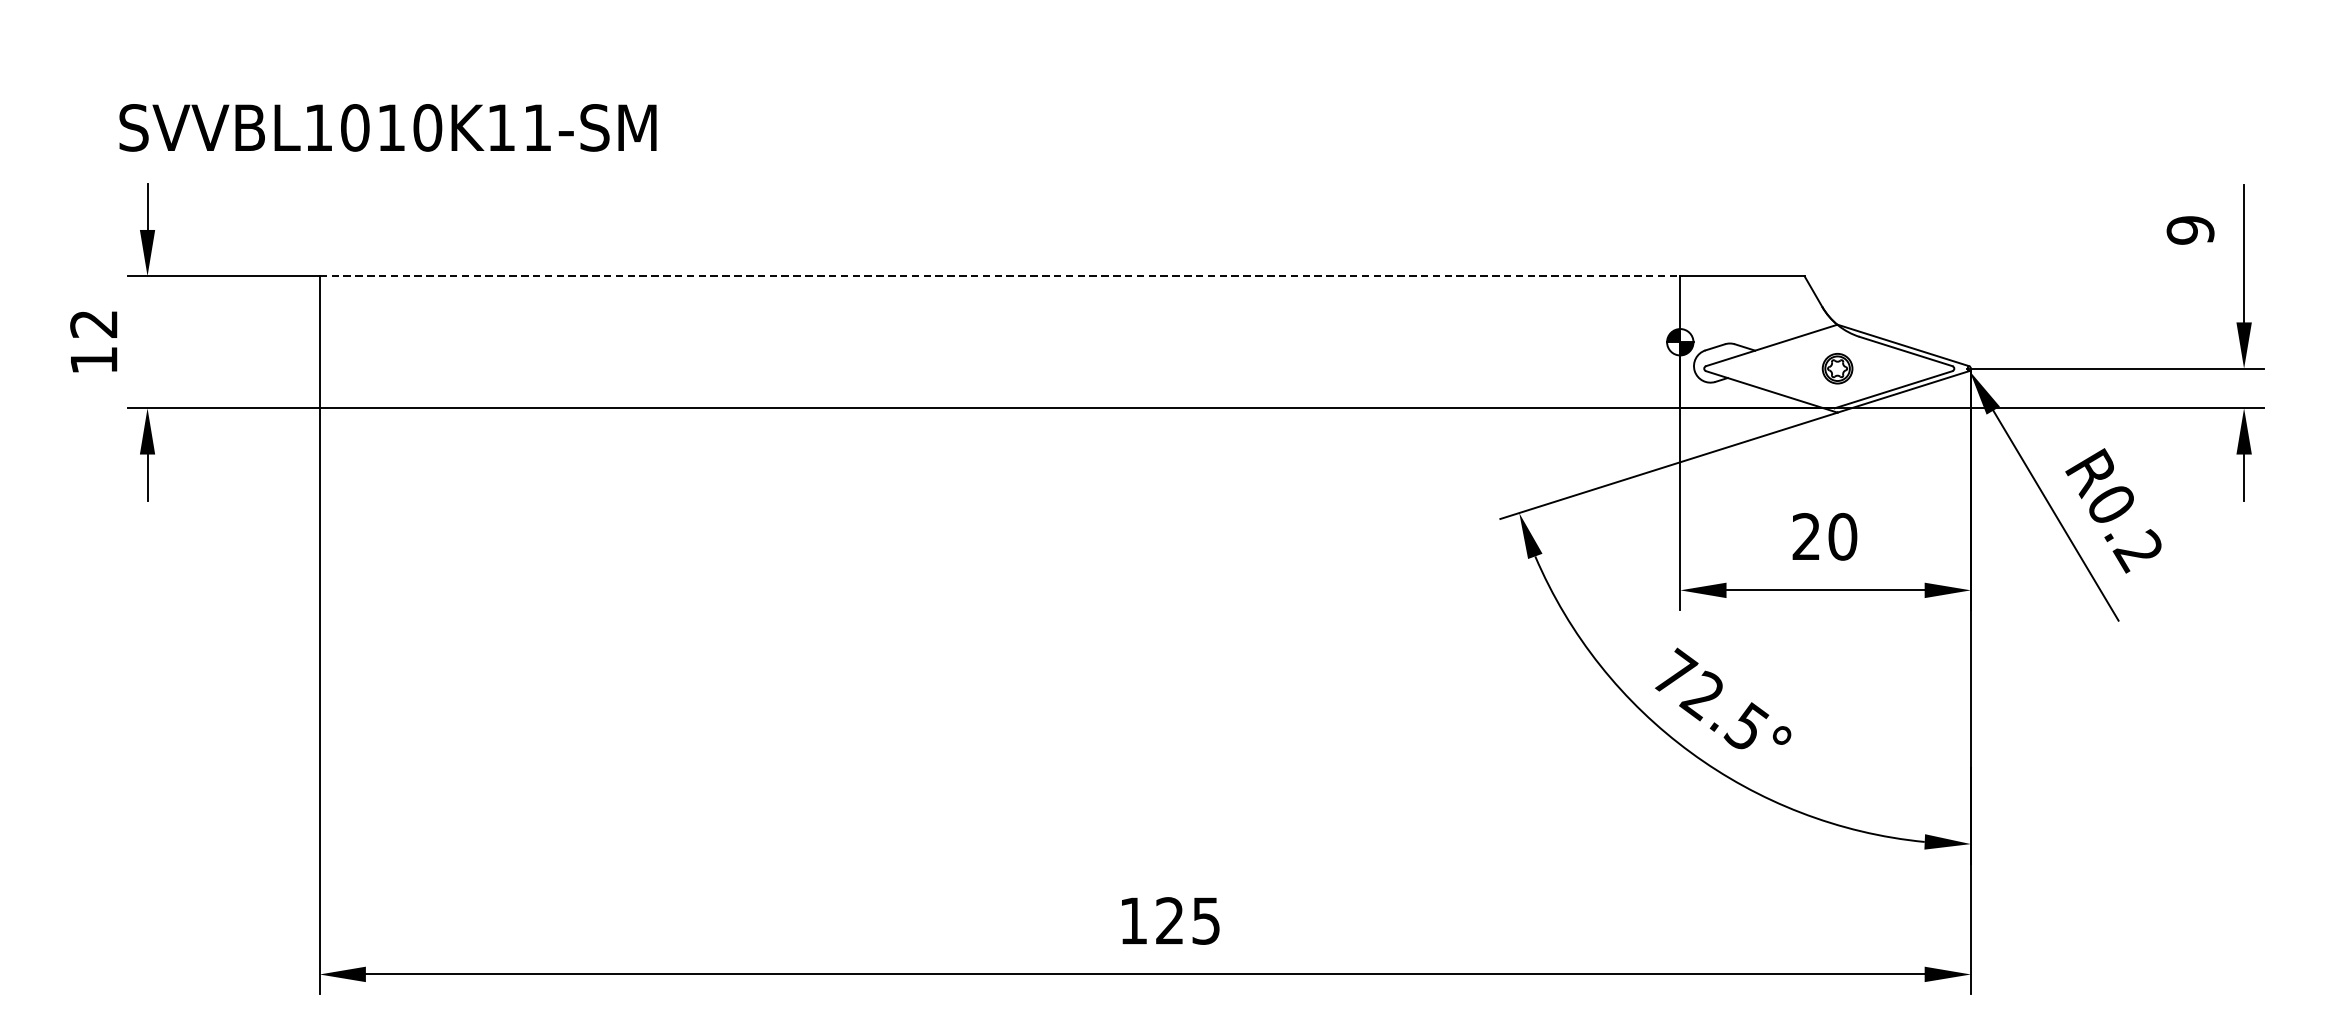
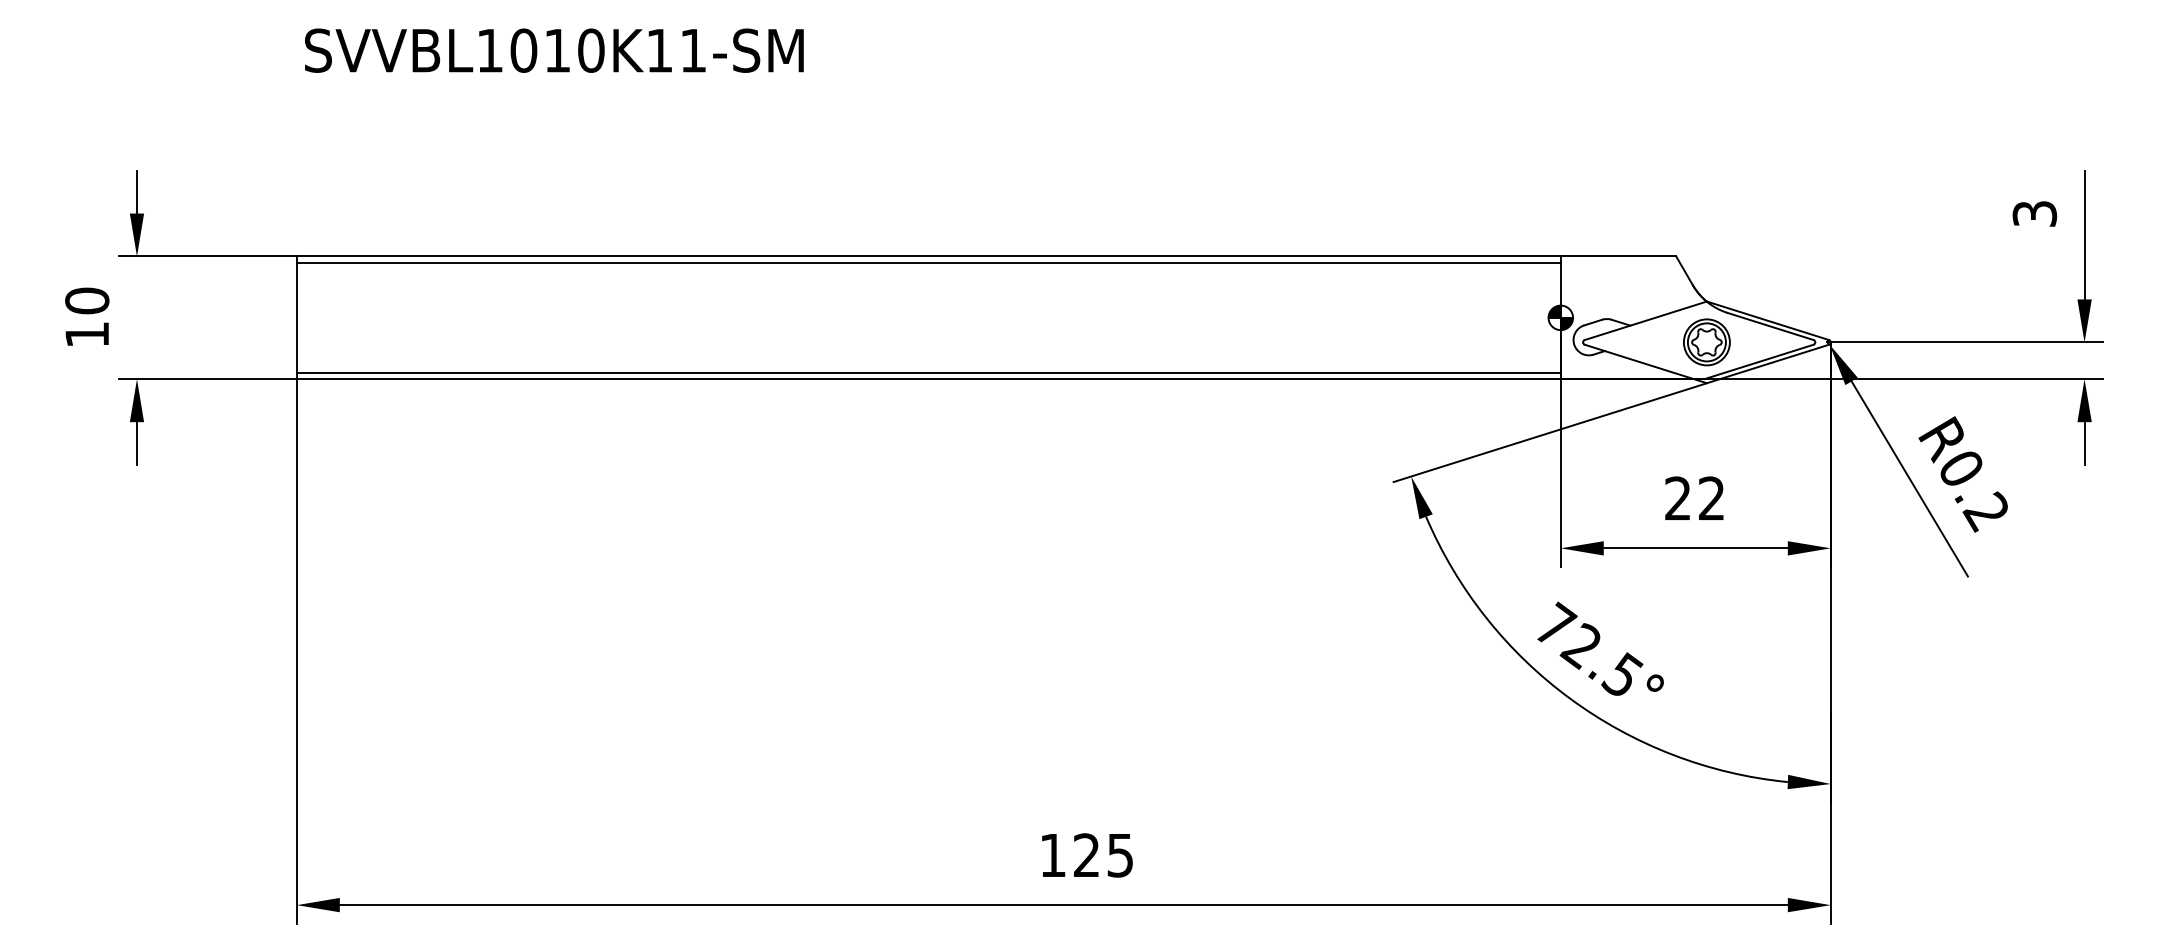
text: (388, 127) -> (554, 50), moved
text: (2190, 229) -> (2034, 213), 9 -> 3
line: (999, 276) -> (928, 256), dashed -> solid
line: (999, 282) -> (928, 262), added
text: (94, 323) -> (87, 300), 12 -> 10
part: (1837, 368) -> (1706, 342), size x1.67
line: (999, 402) -> (928, 373), added
text: (1842, 536) -> (1711, 498), 20 -> 22

